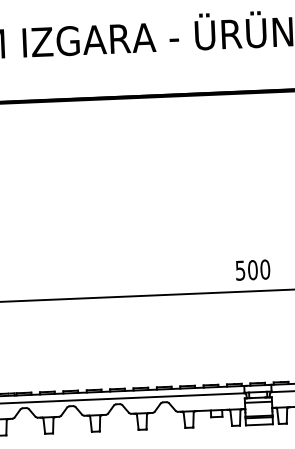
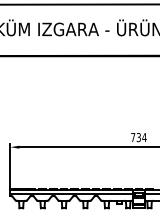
text: (252, 270) -> (138, 137), 500 -> 734

